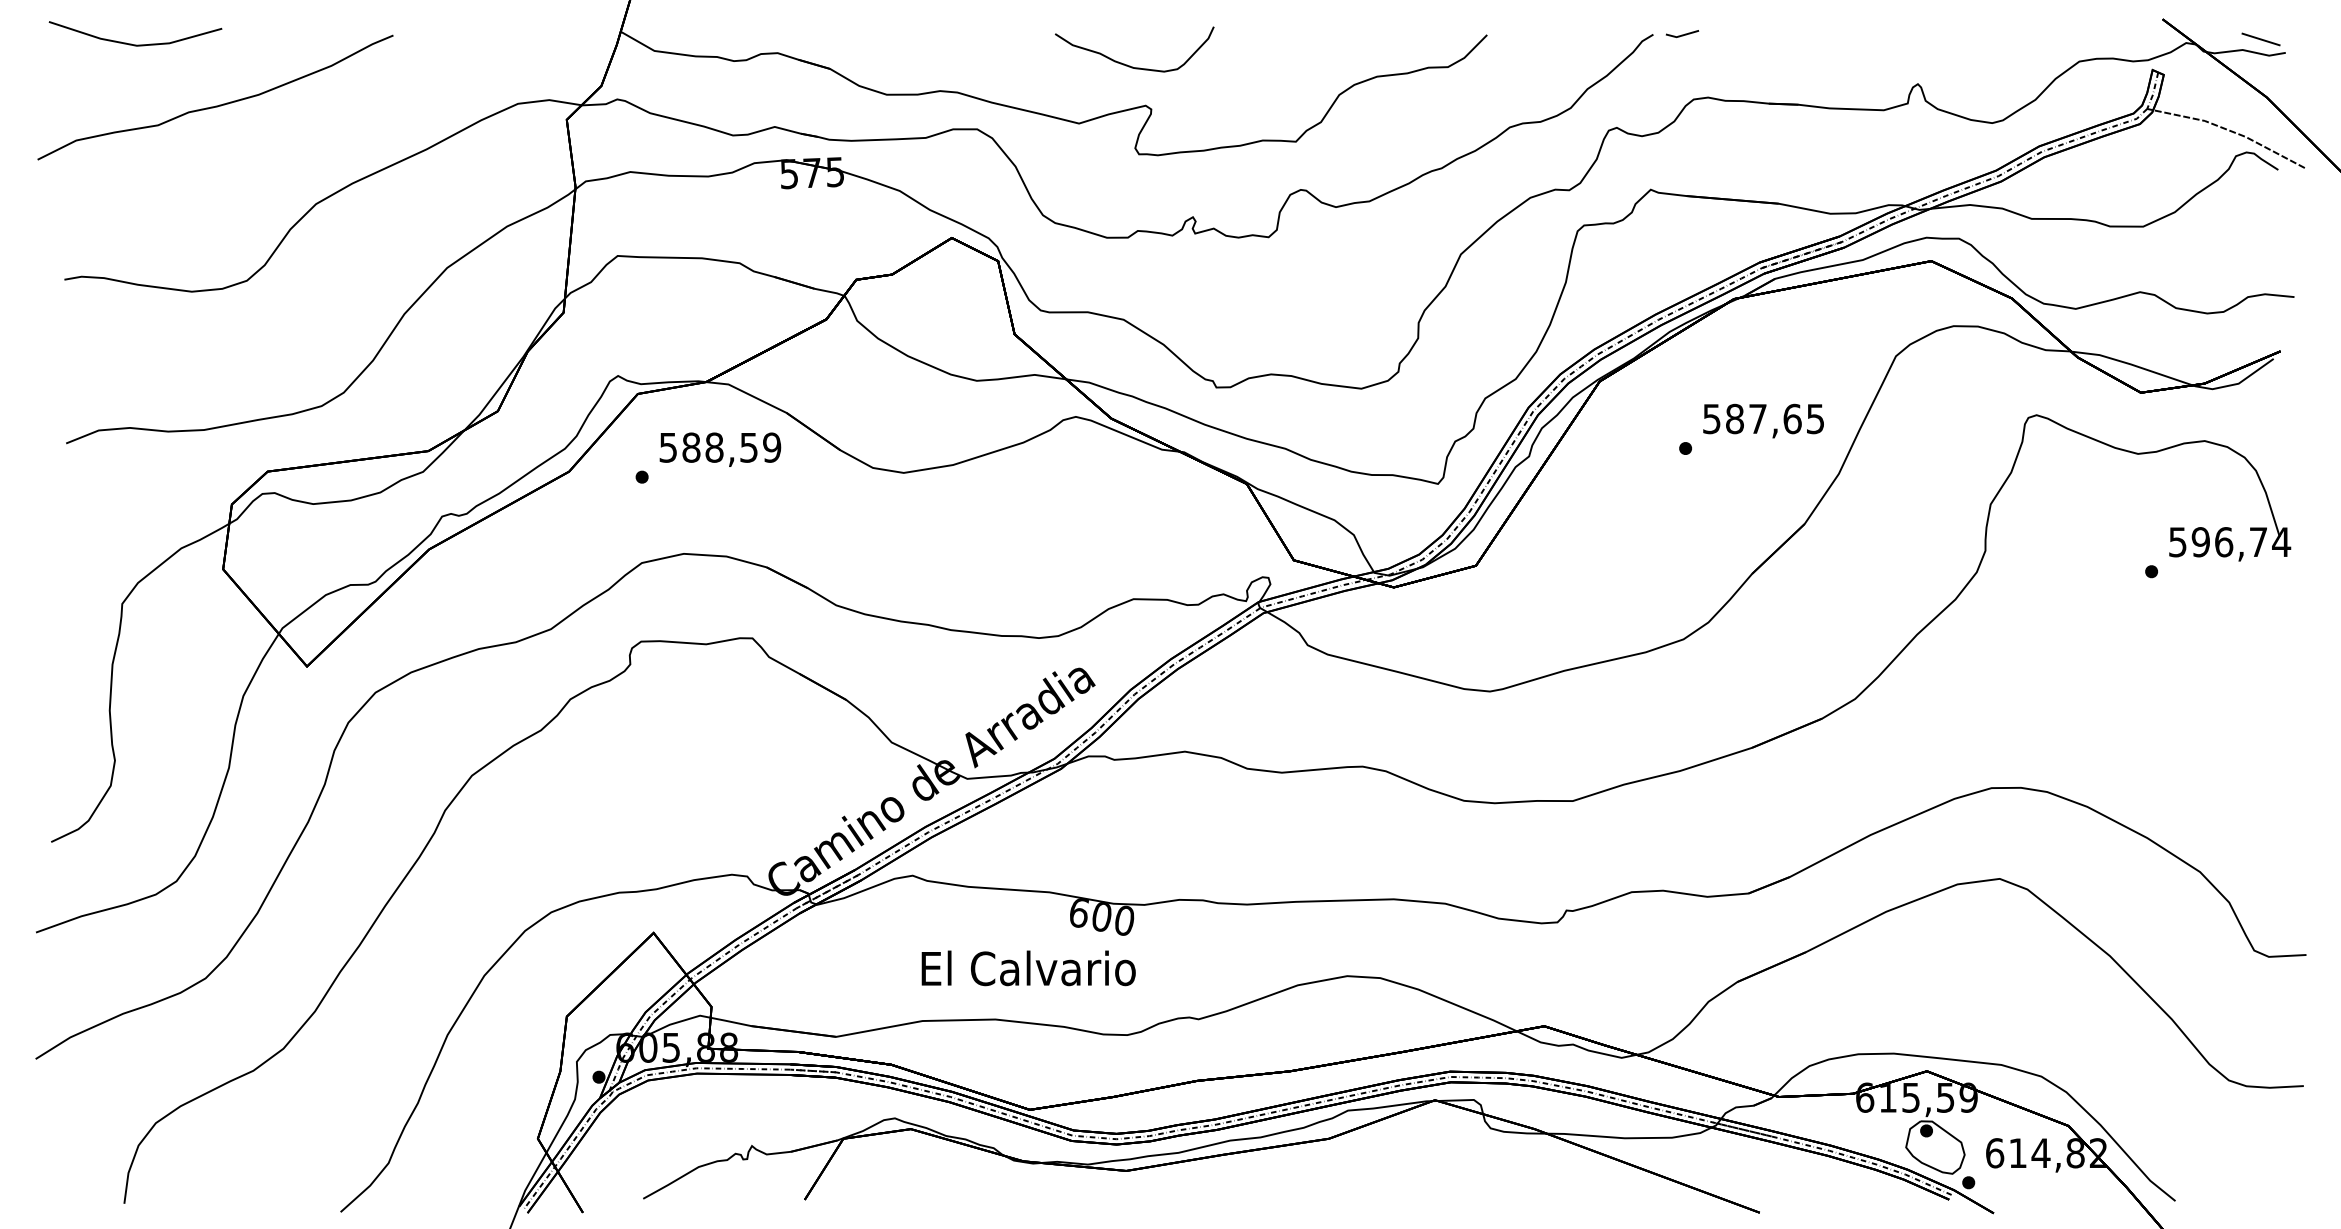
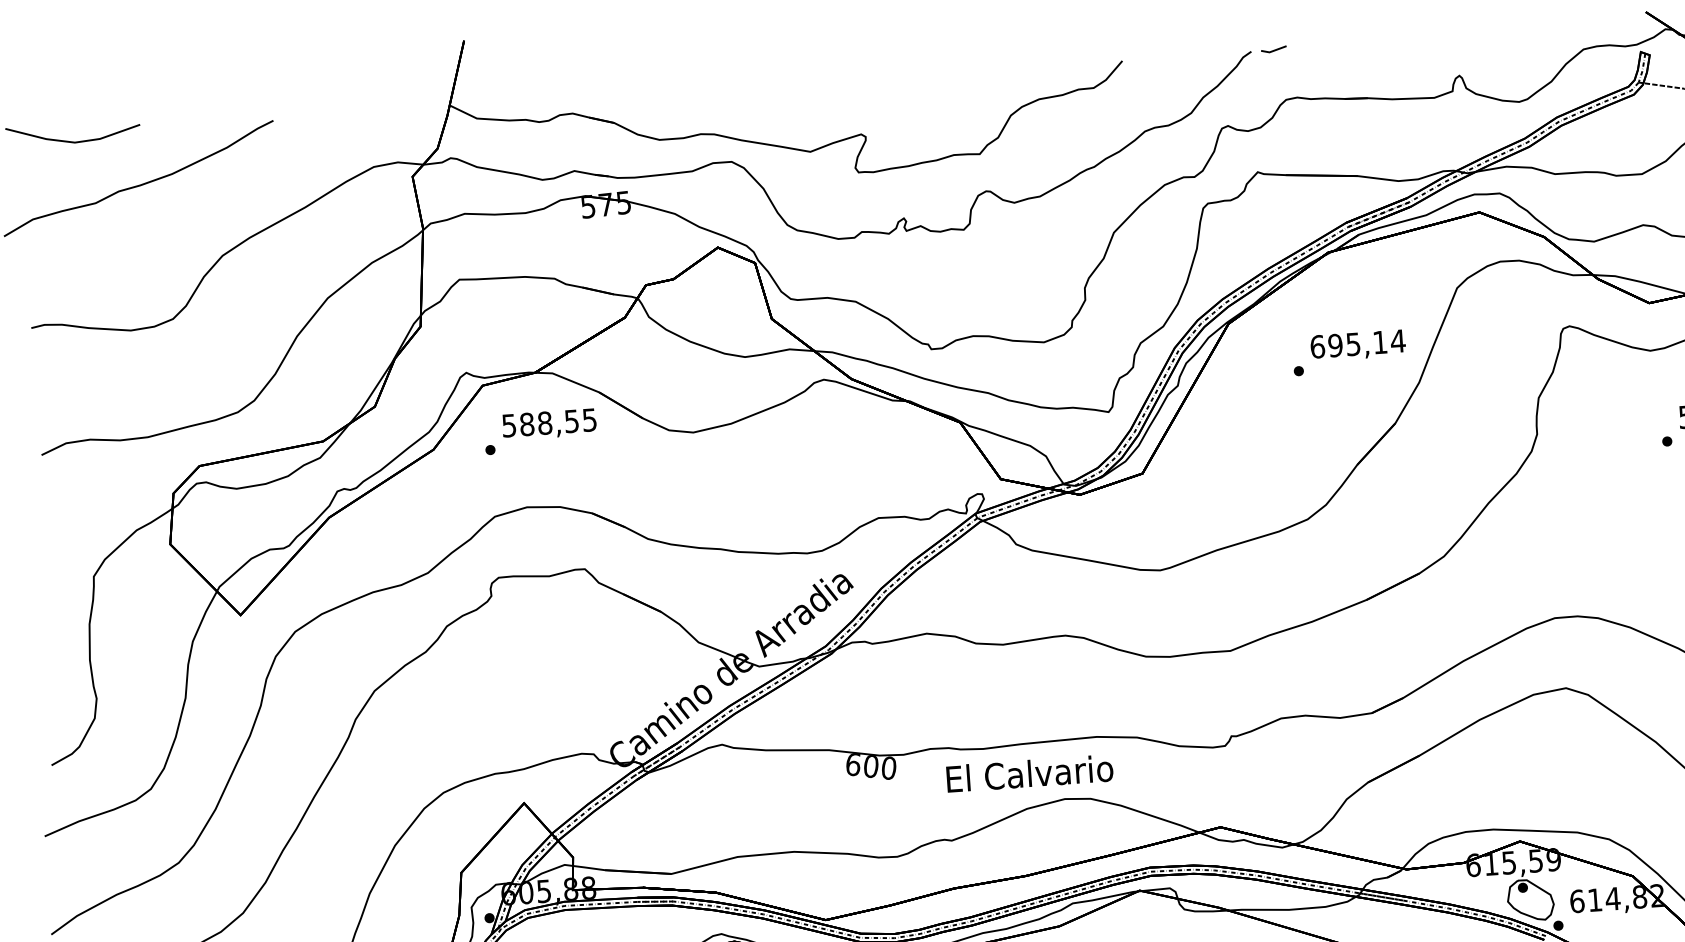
curve: (1130, 65) -> (847, 104), removed
text: (1764, 418) -> (1358, 343), 587,65 -> 695,14
text: (772, 447) -> (590, 419), 588,59 -> 588,55
text: (1028, 968) -> (1029, 773), moved

